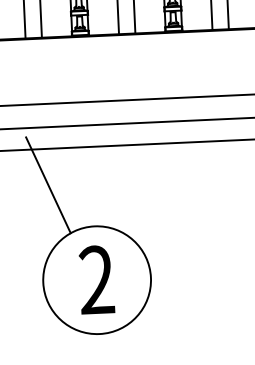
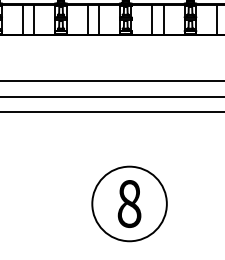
line: (47, 184) -> (98, 136), removed
text: (96, 279) -> (129, 203), 2 -> 8

